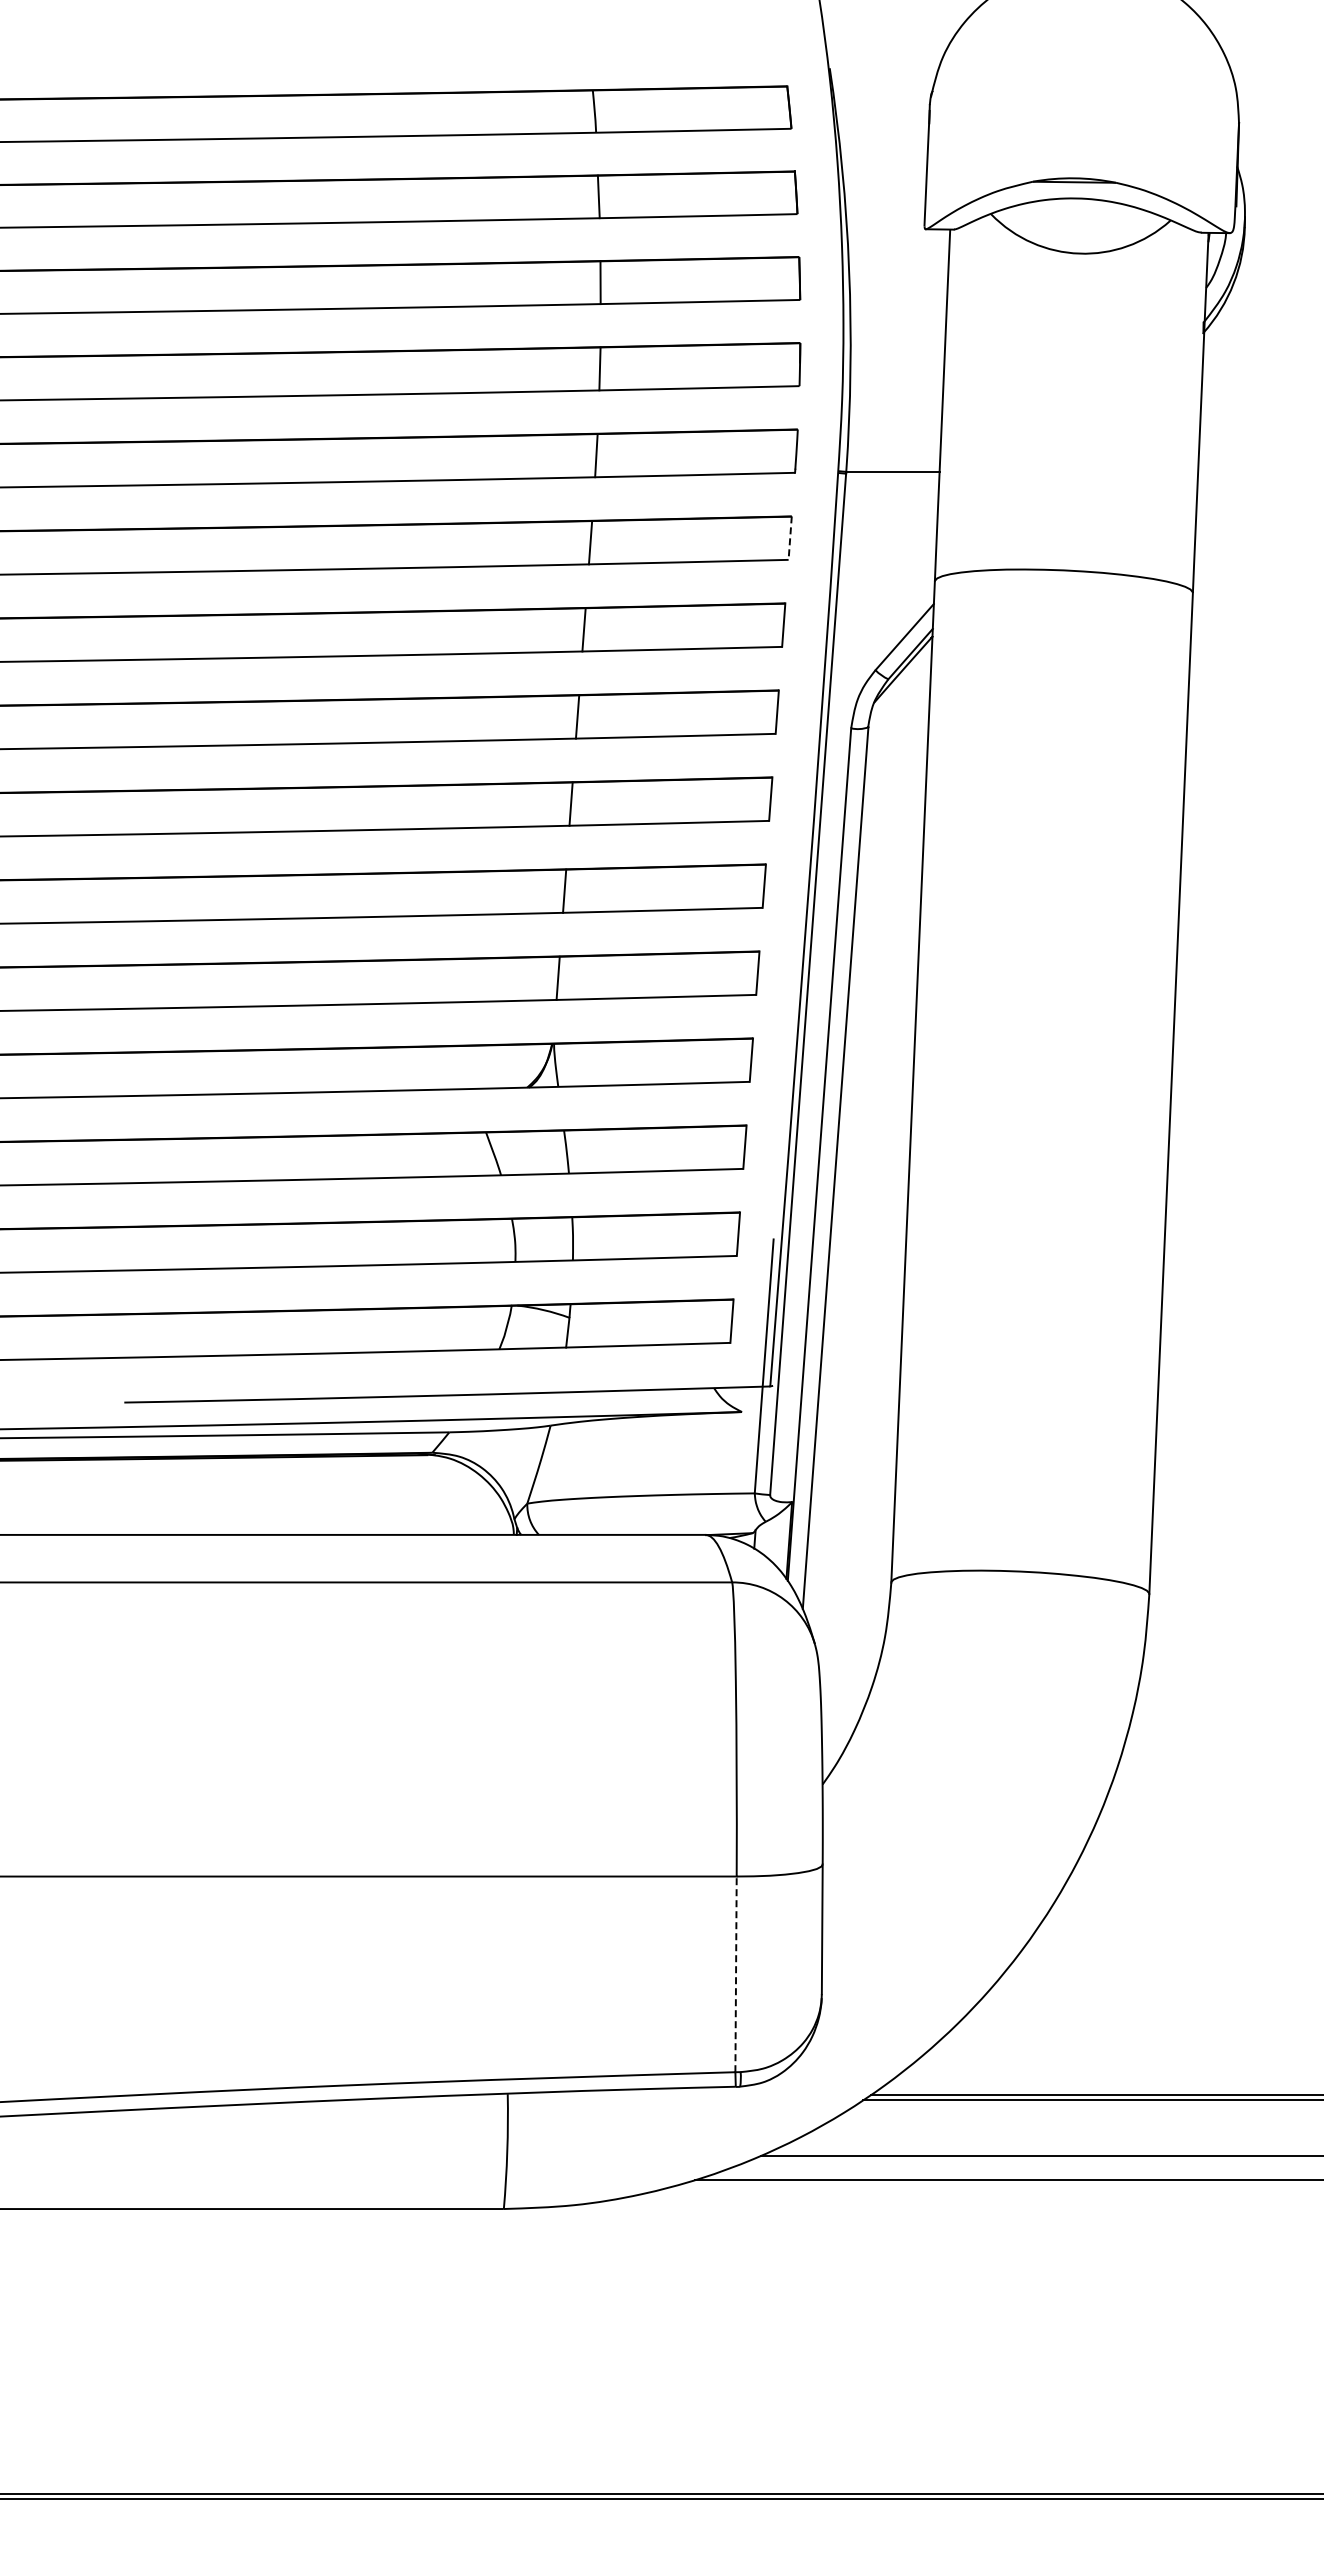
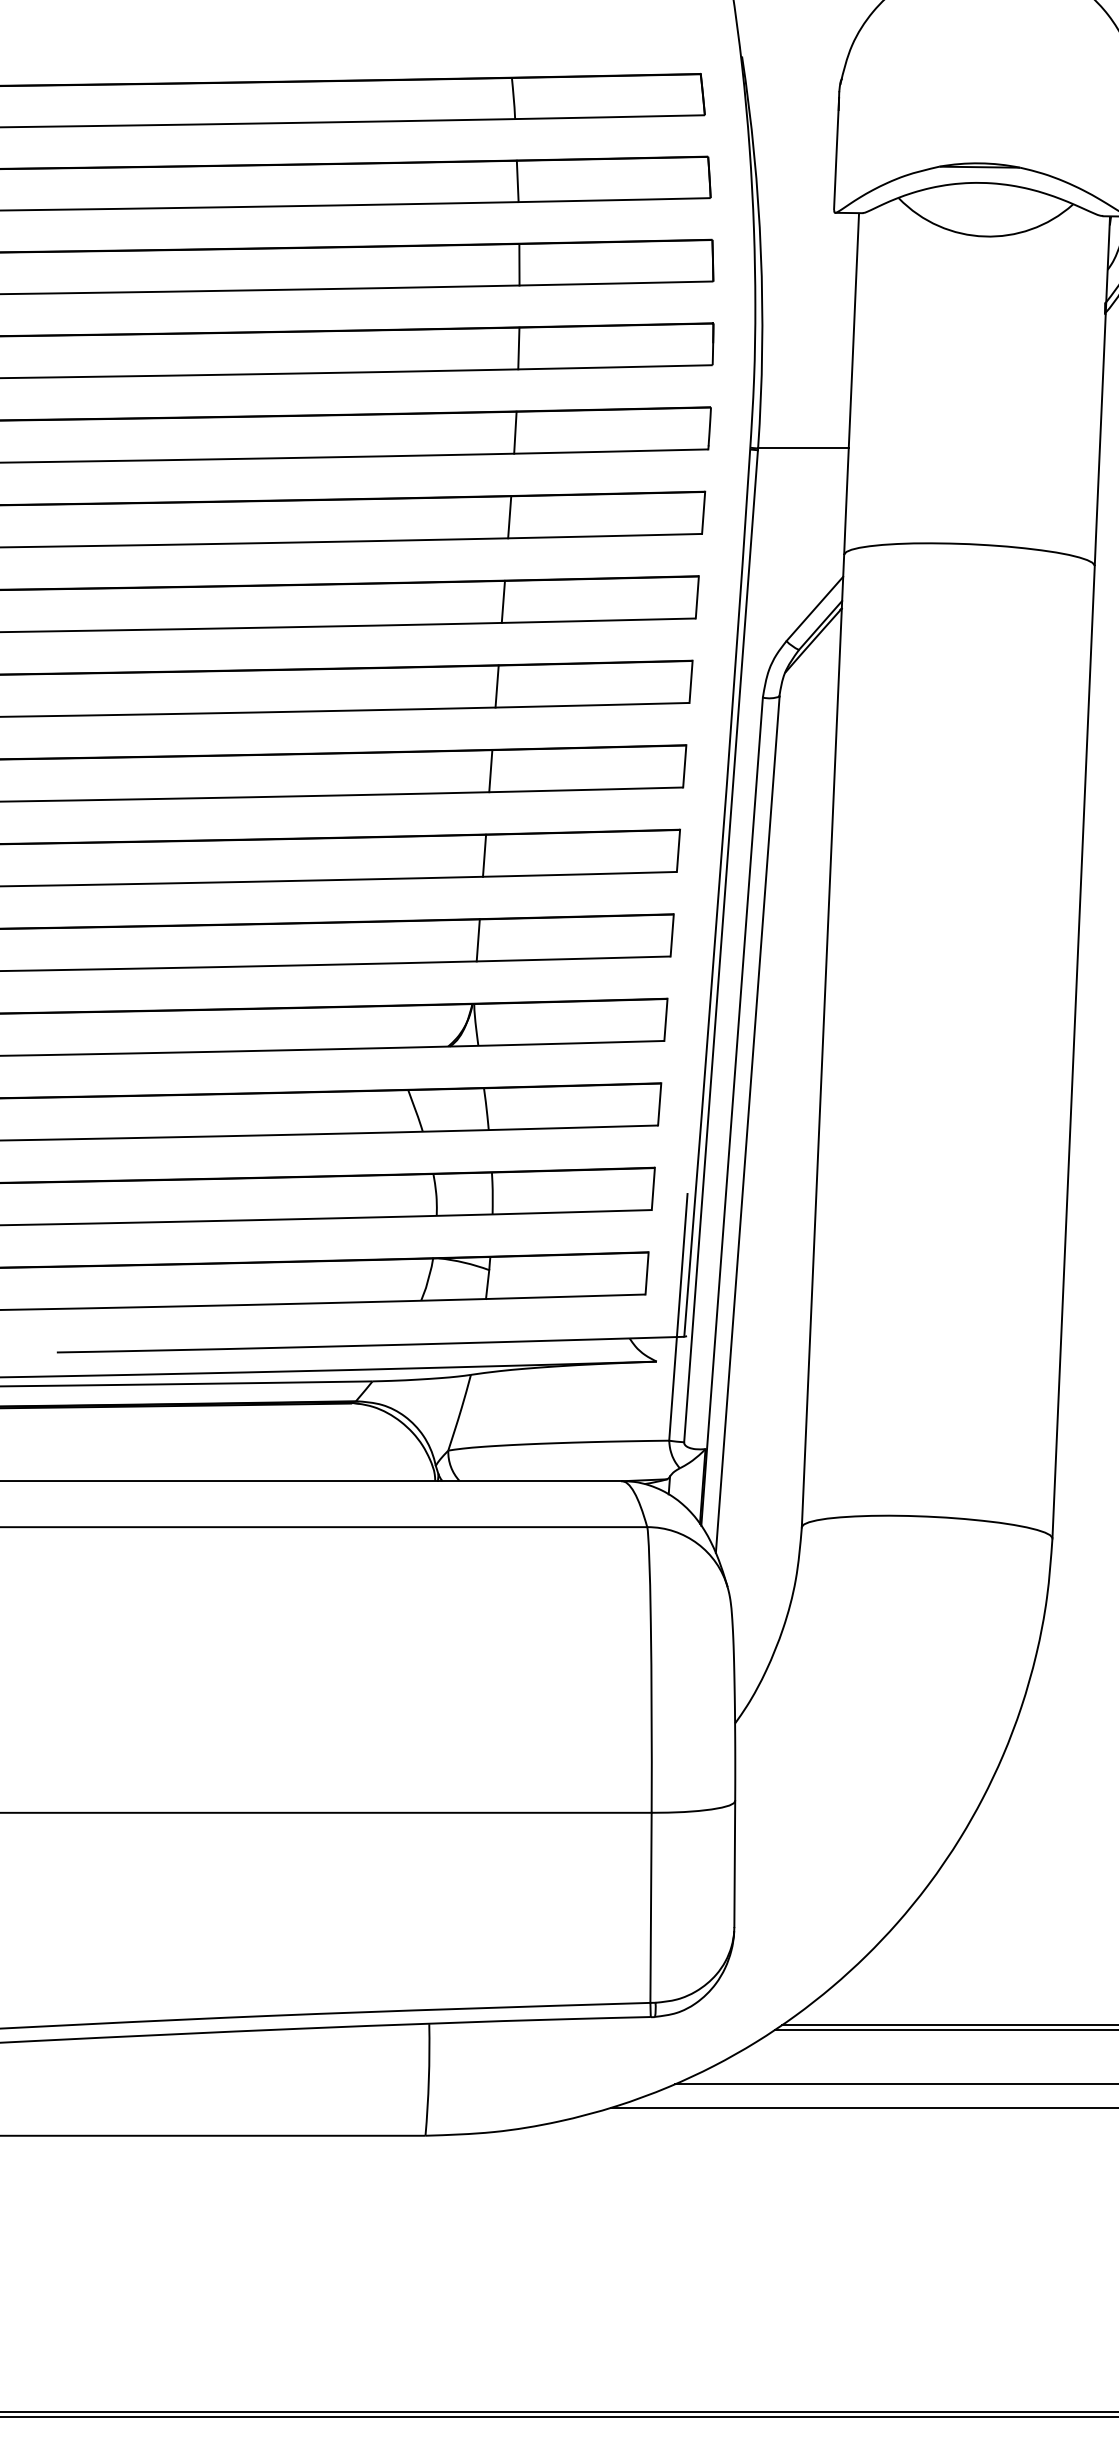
line: (790, 538) -> (703, 513), dashed -> solid
line: (736, 1974) -> (651, 1907), dashed -> solid

